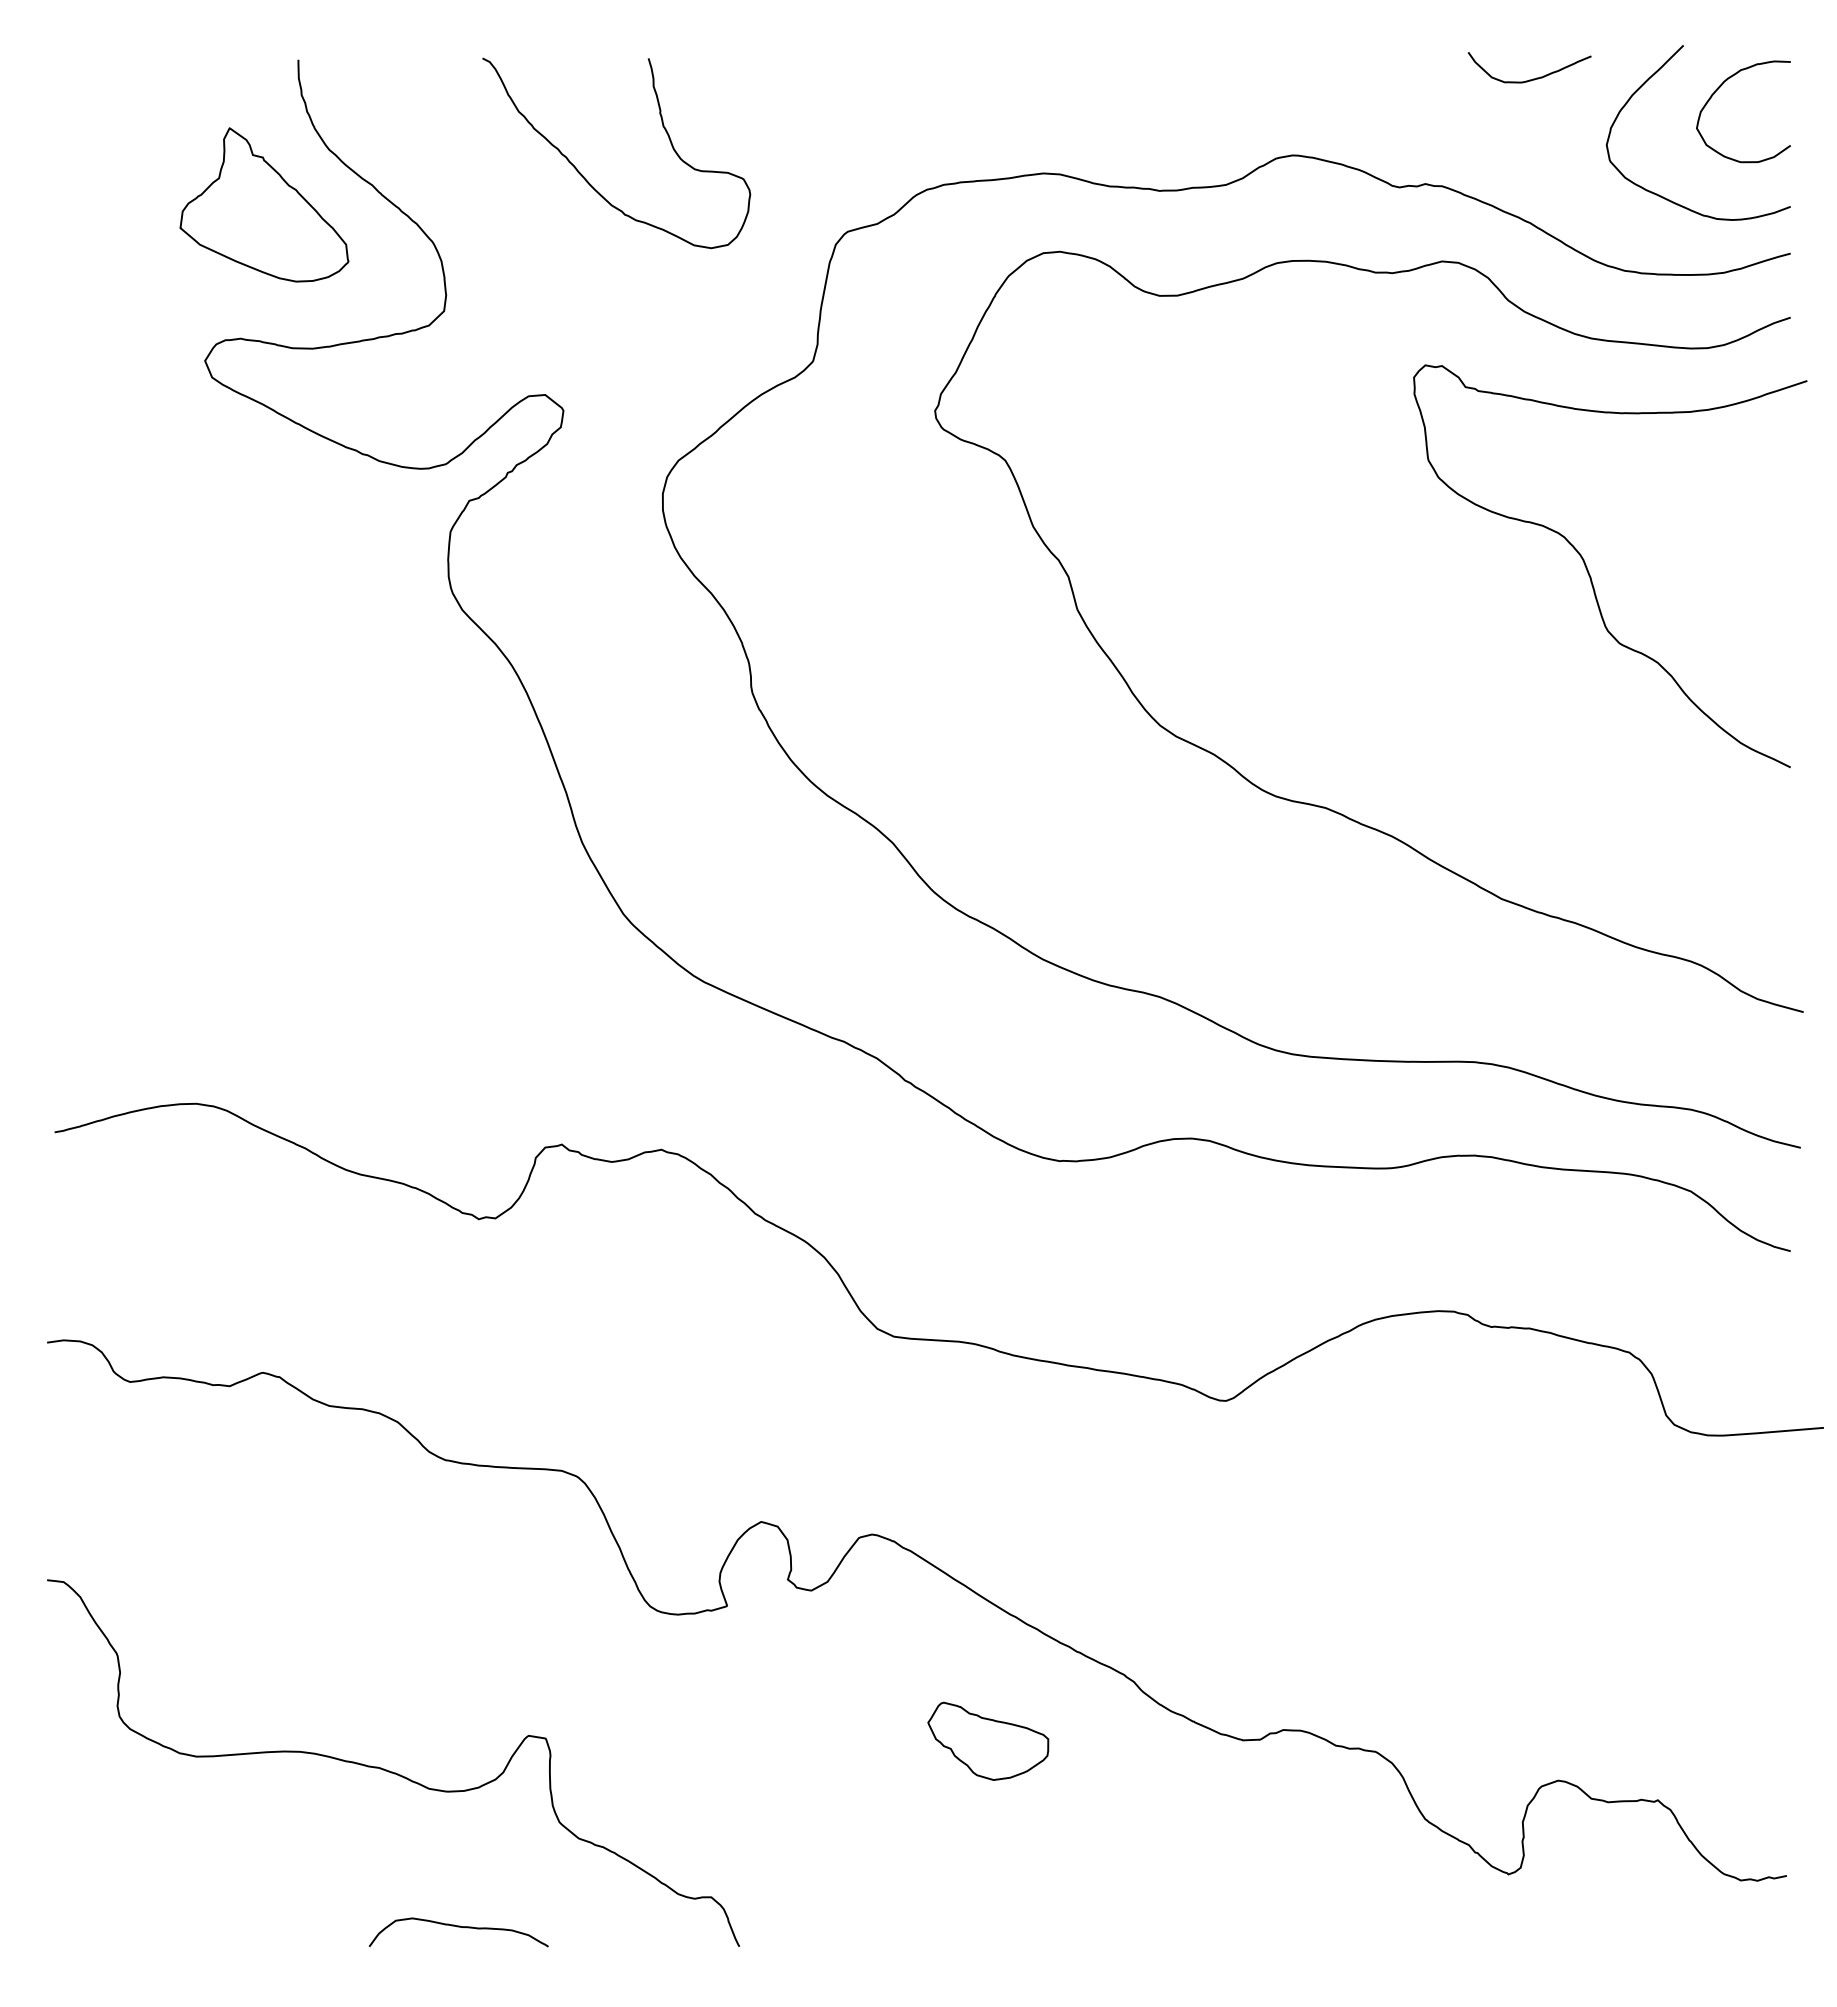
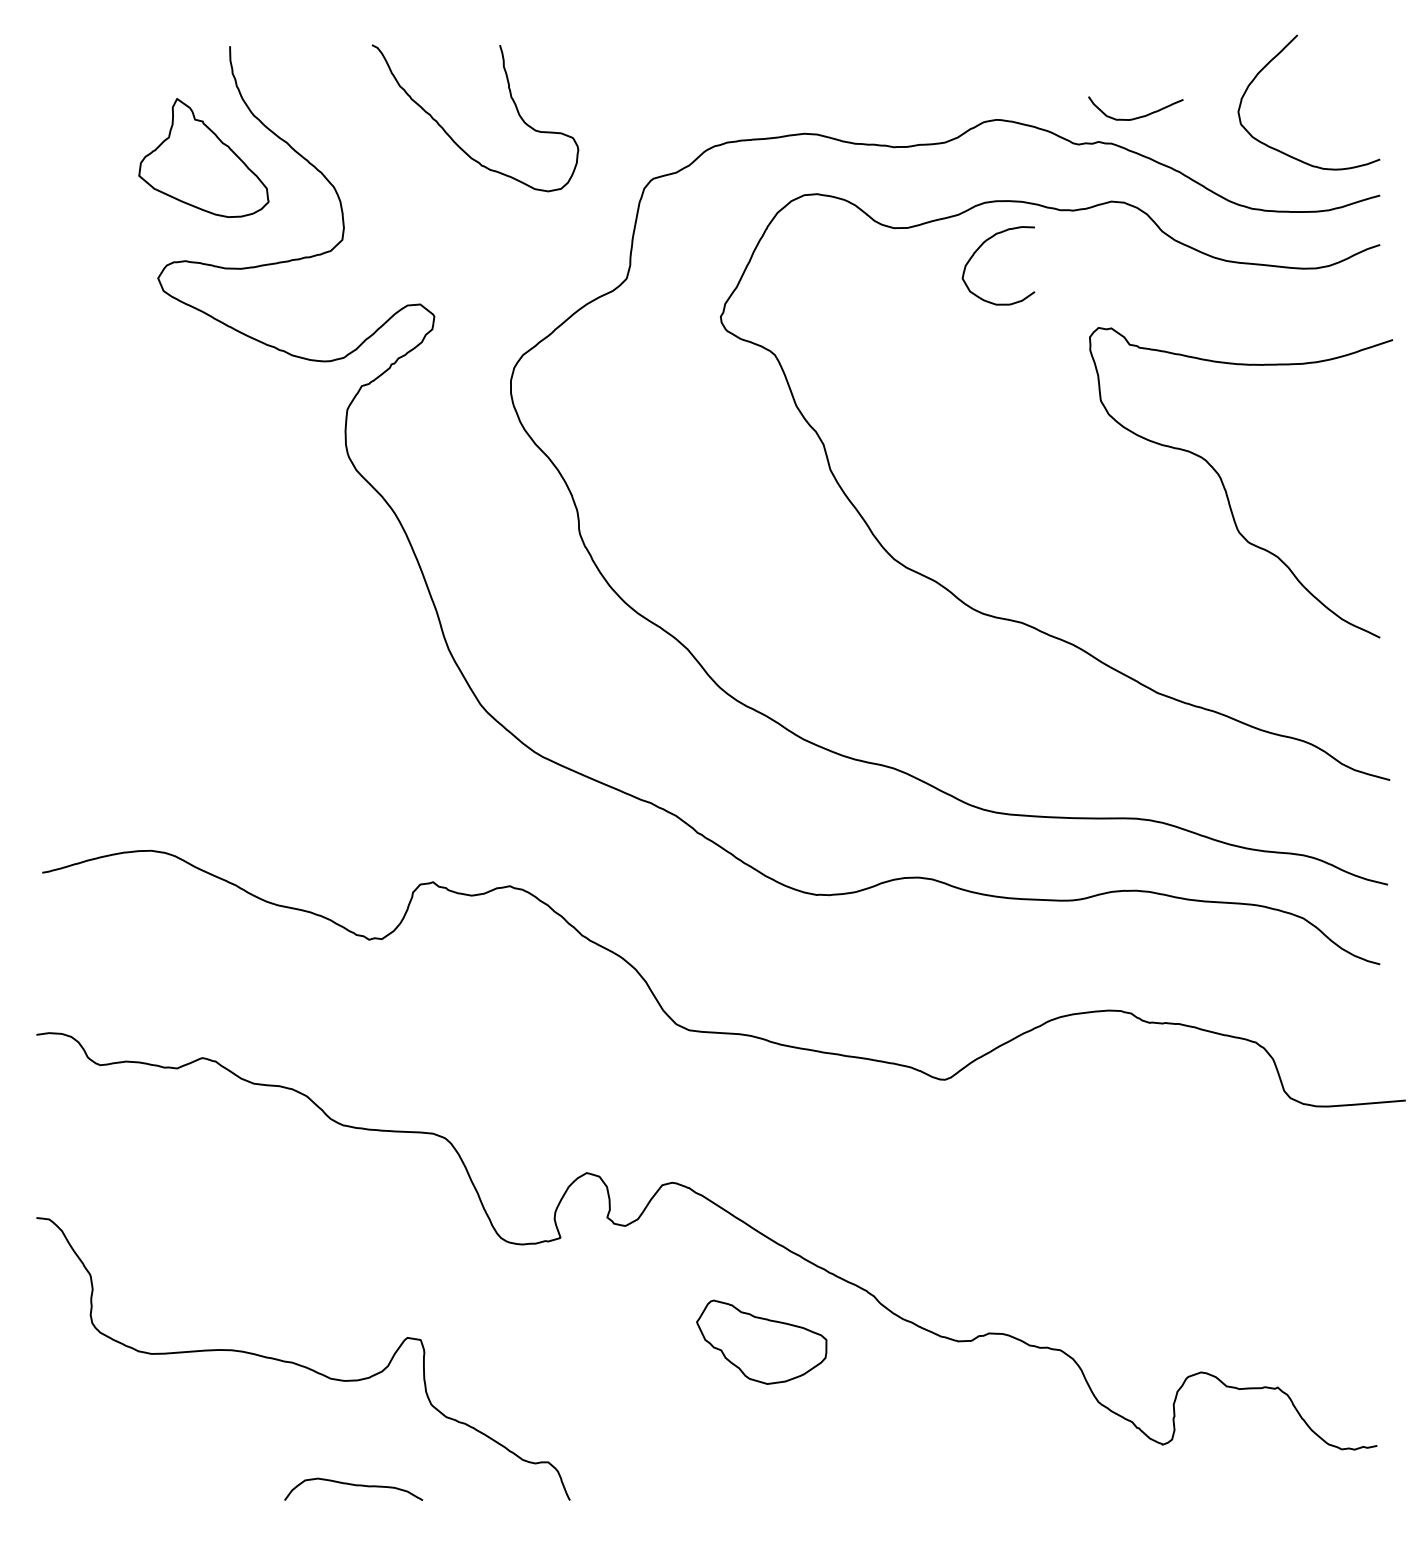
curve: (1533, 78) -> (1138, 116), moved
curve: (1720, 87) -> (980, 247), moved
curve: (1590, 574) -> (1225, 489), moved
part: (988, 1740) -> (761, 1341), size x1.4

